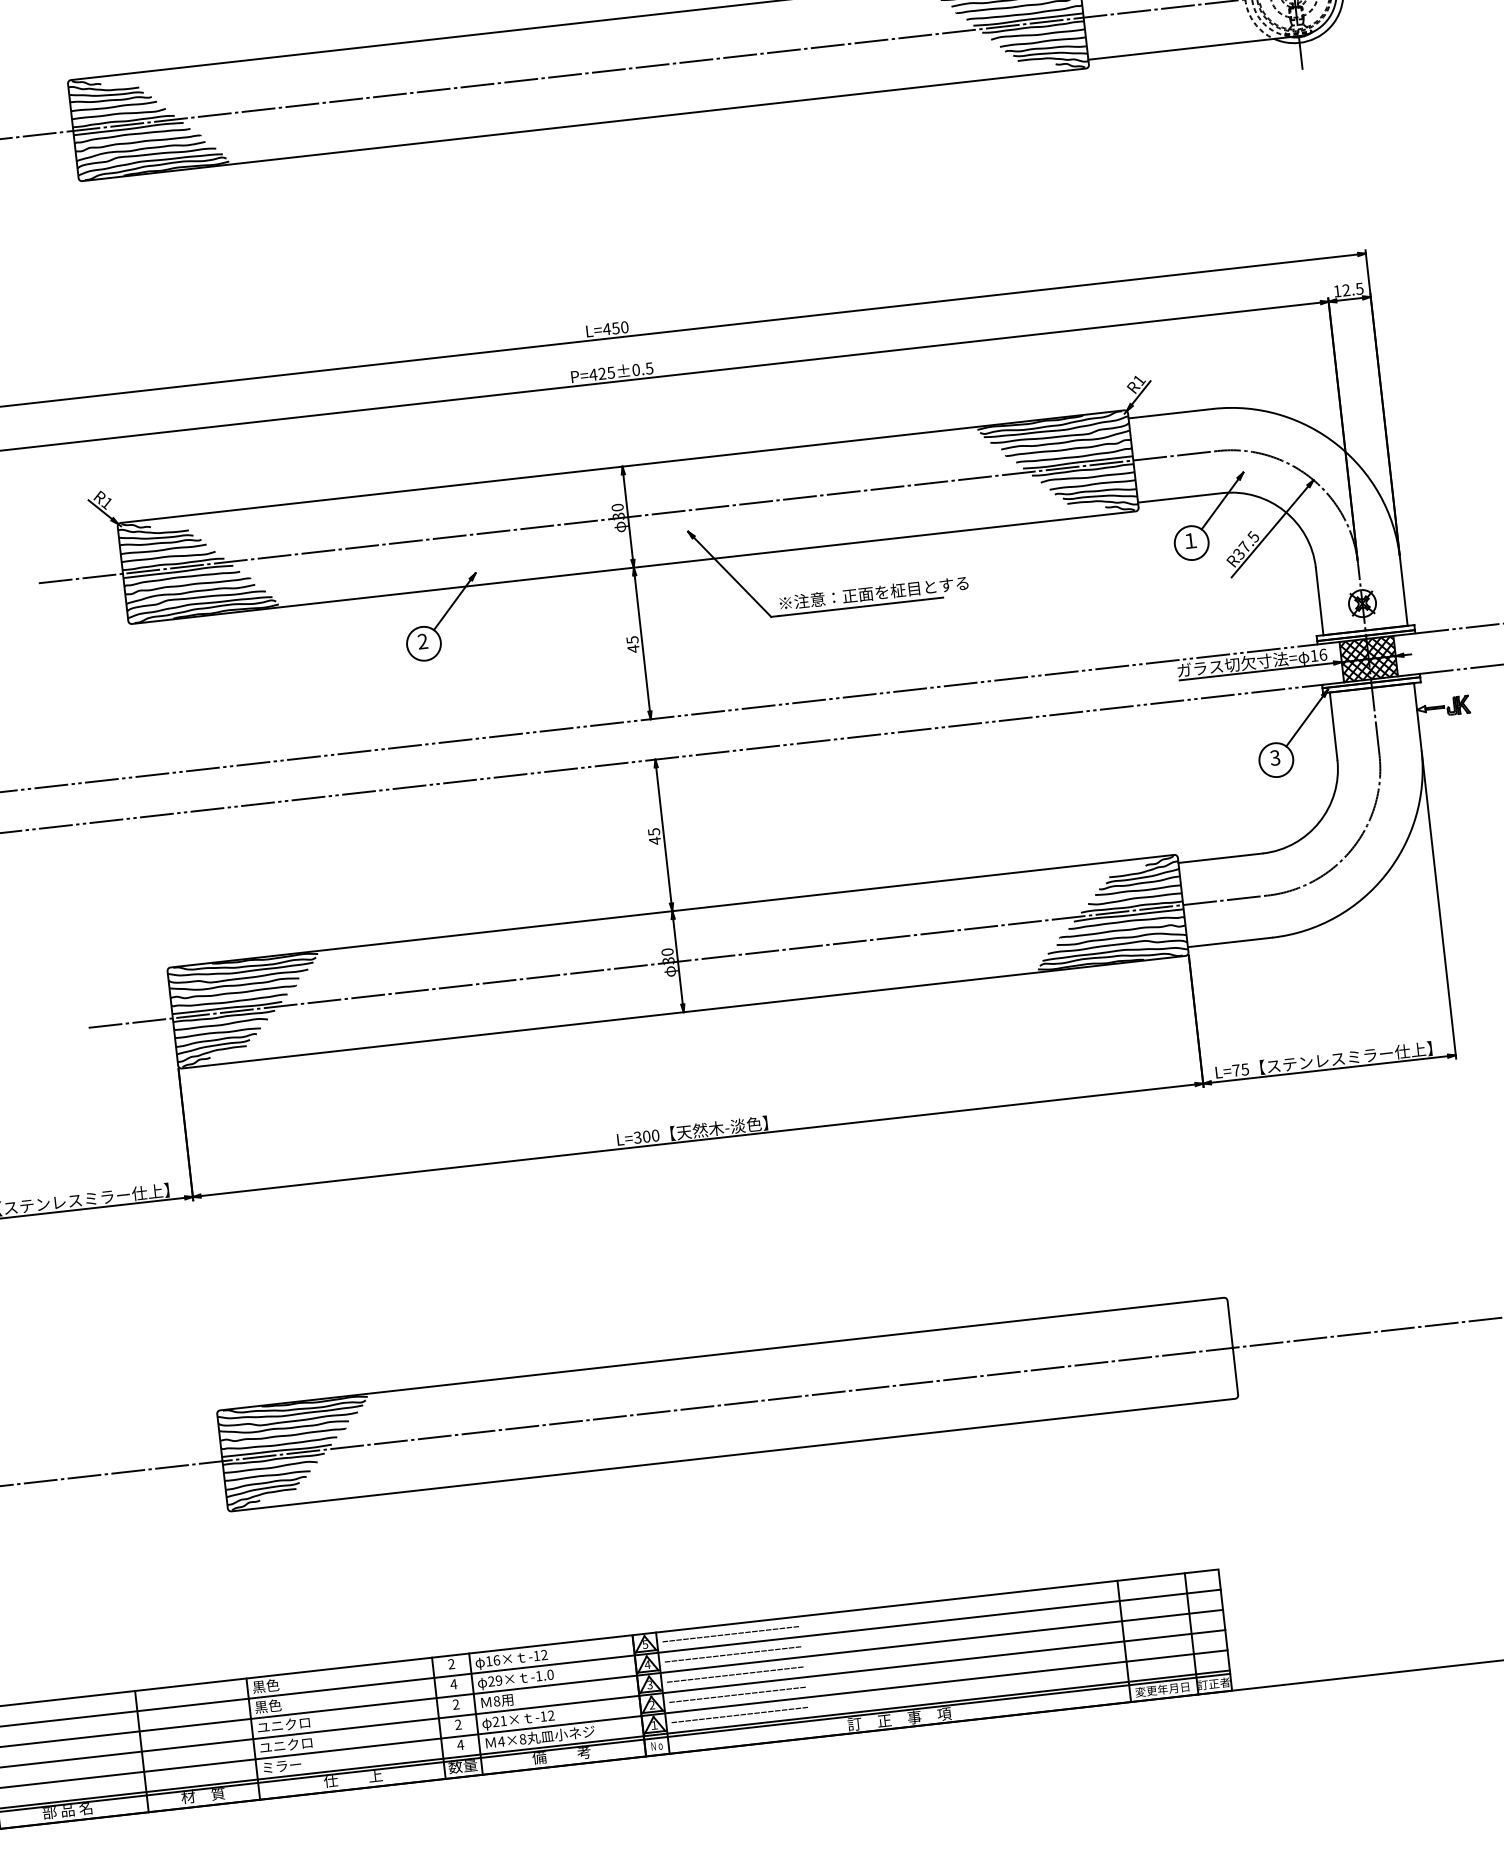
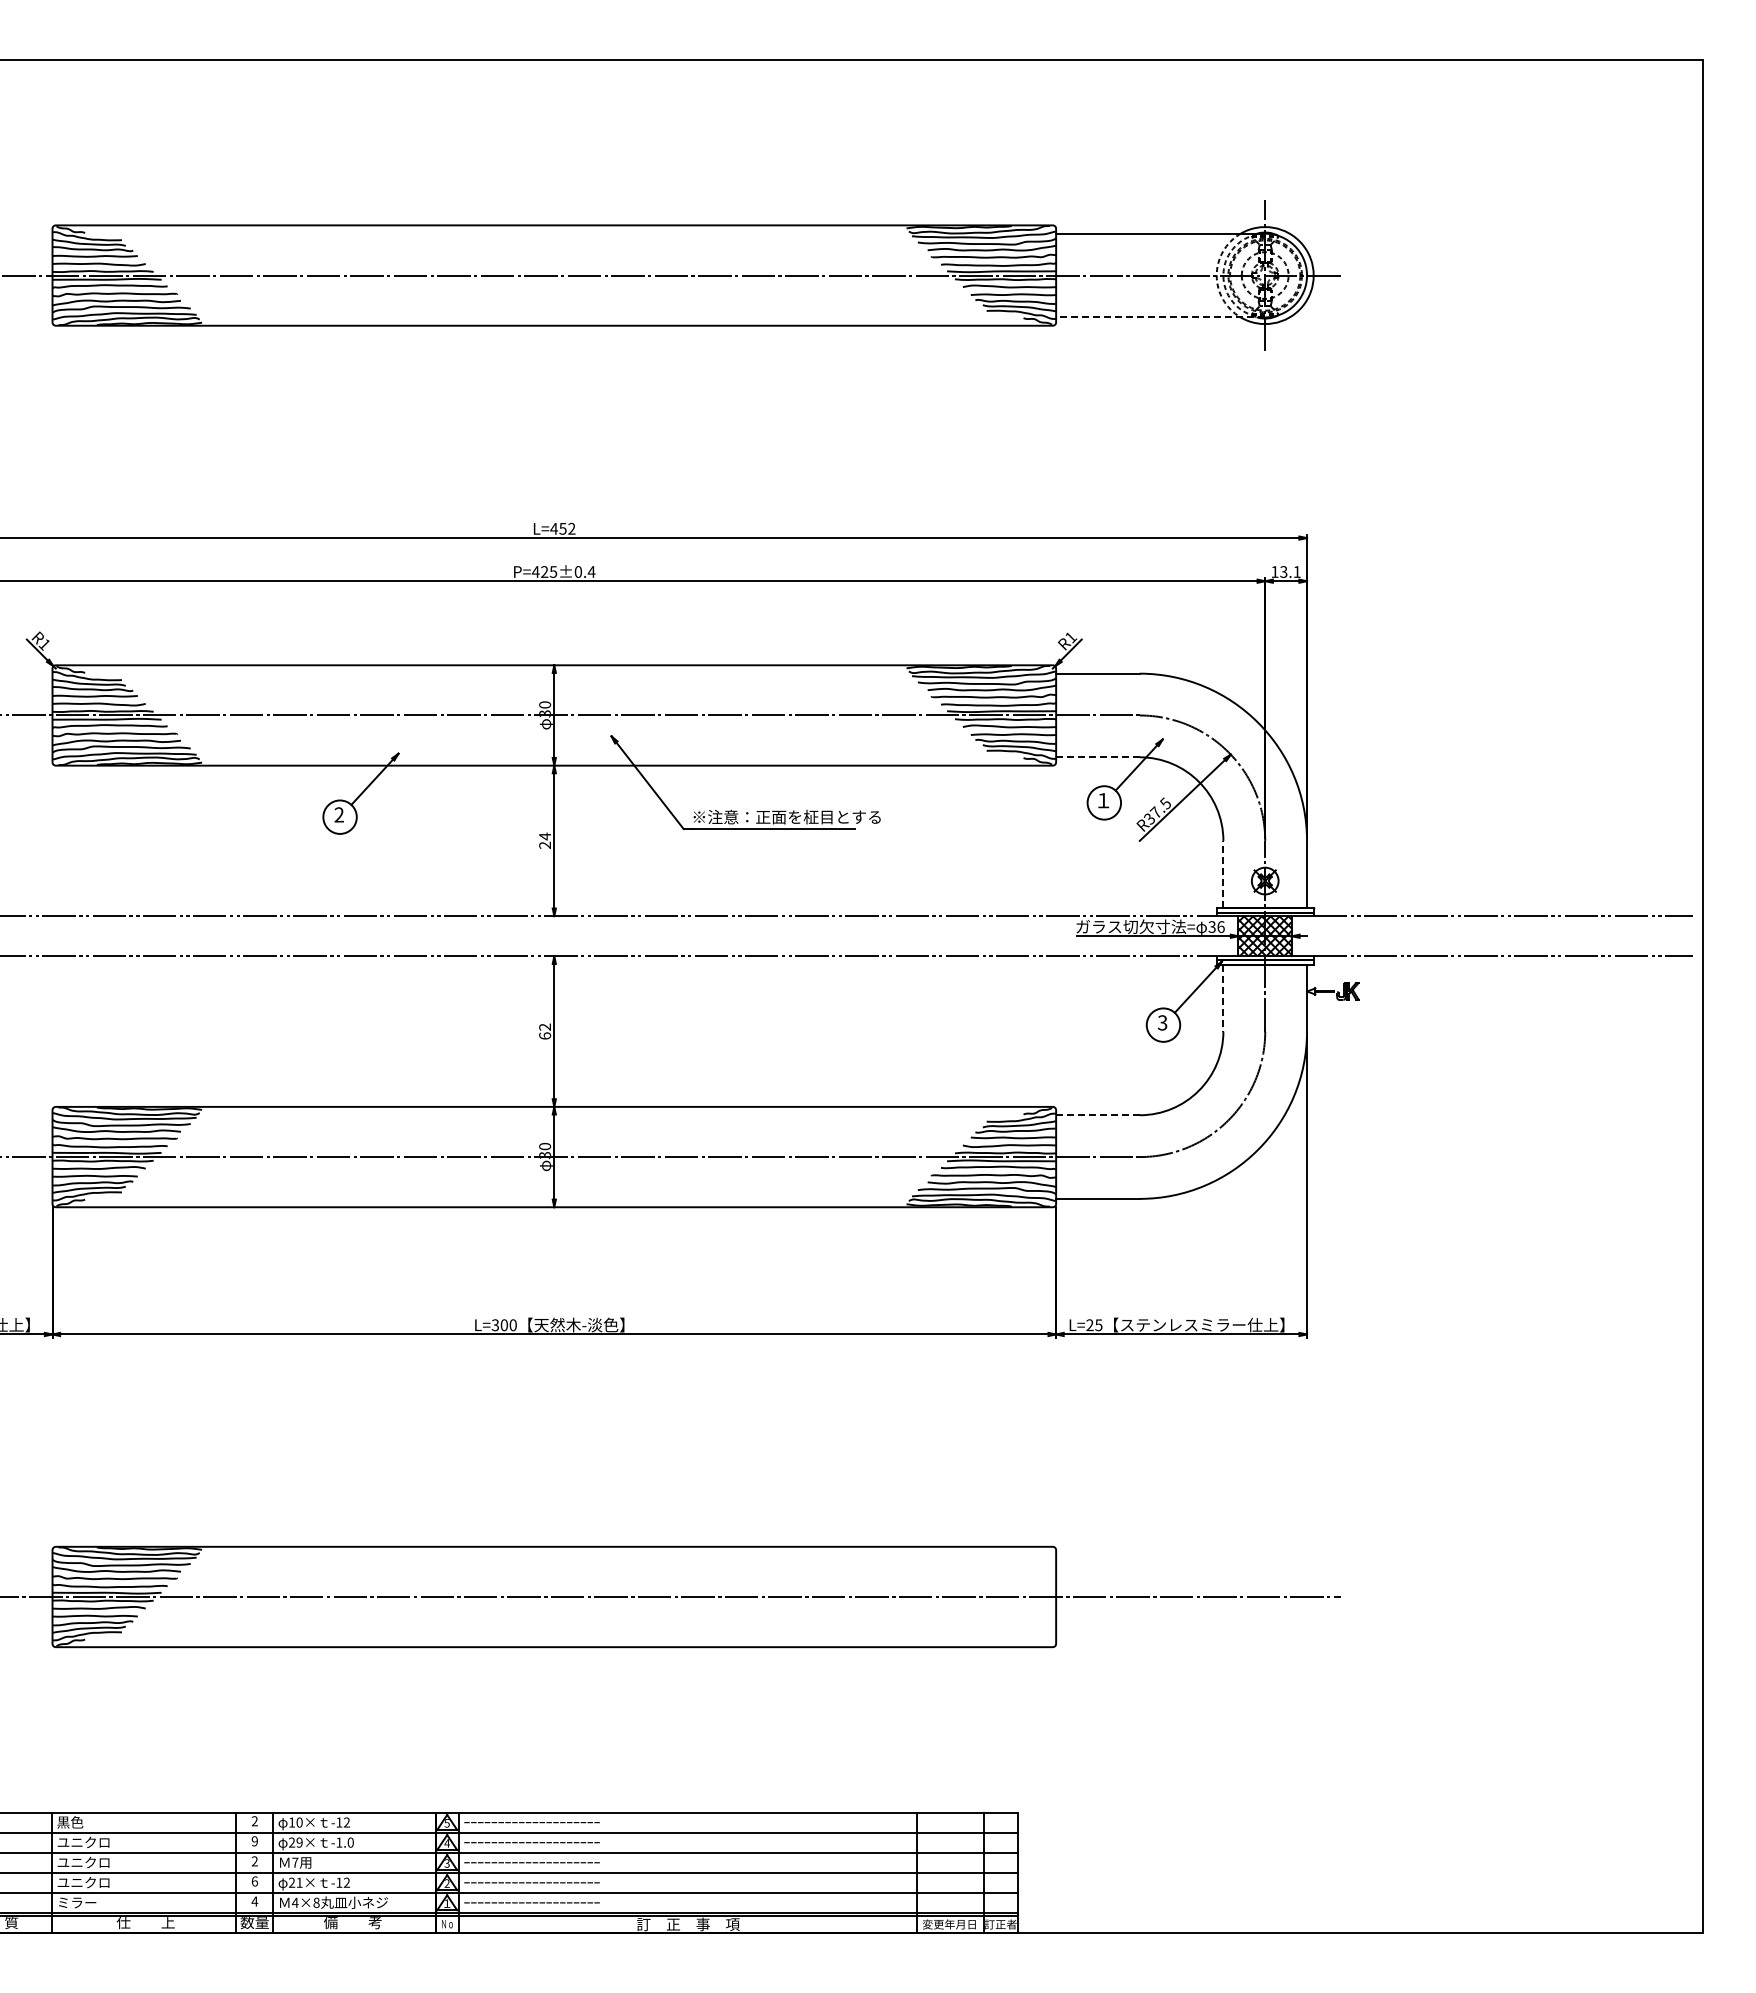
line: (1193, 48) -> (1160, 317), solid -> dashed
text: (1353, 289) -> (1290, 571), 12.5 -> 13.1
text: (624, 327) -> (571, 528), L=450 -> L=452
text: (649, 368) -> (591, 571), P=425±0.5 -> P=425±0.4
line: (1179, 498) -> (1097, 757), solid -> dashed
line: (1319, 600) -> (1223, 873), solid -> dashed
text: (633, 644) -> (545, 840), 45 -> 24
text: (1313, 656) -> (1211, 927), 16 -> 36
line: (1333, 726) -> (1223, 998), solid -> dashed
text: (654, 836) -> (545, 1031), 45 -> 62
line: (1220, 858) -> (1097, 1115), solid -> dashed
text: (1235, 1070) -> (1089, 1325), L=75 -> L=25
text: (496, 1660) -> (299, 1822), 16× -> 10×
text: (453, 1684) -> (254, 1841), 4 -> 9
text: (497, 1701) -> (295, 1862), 8 -> 7
text: (281, 1704) -> (83, 1842), 黒色 -> ユニクロ
text: (458, 1724) -> (254, 1881), 2 -> 6

